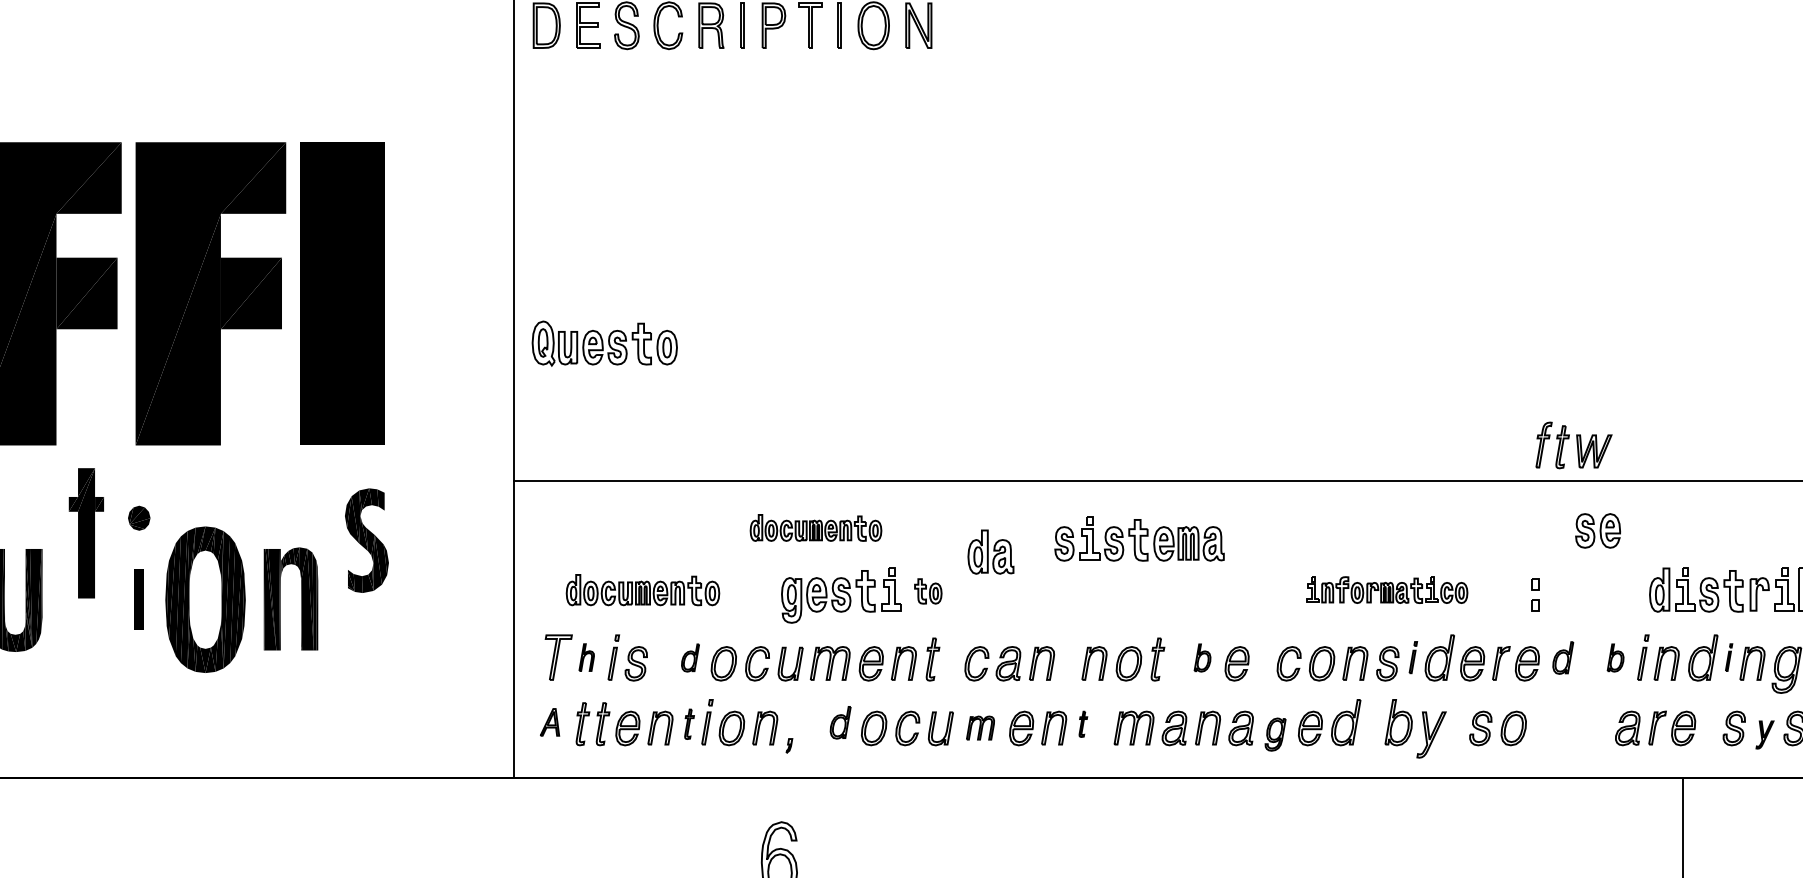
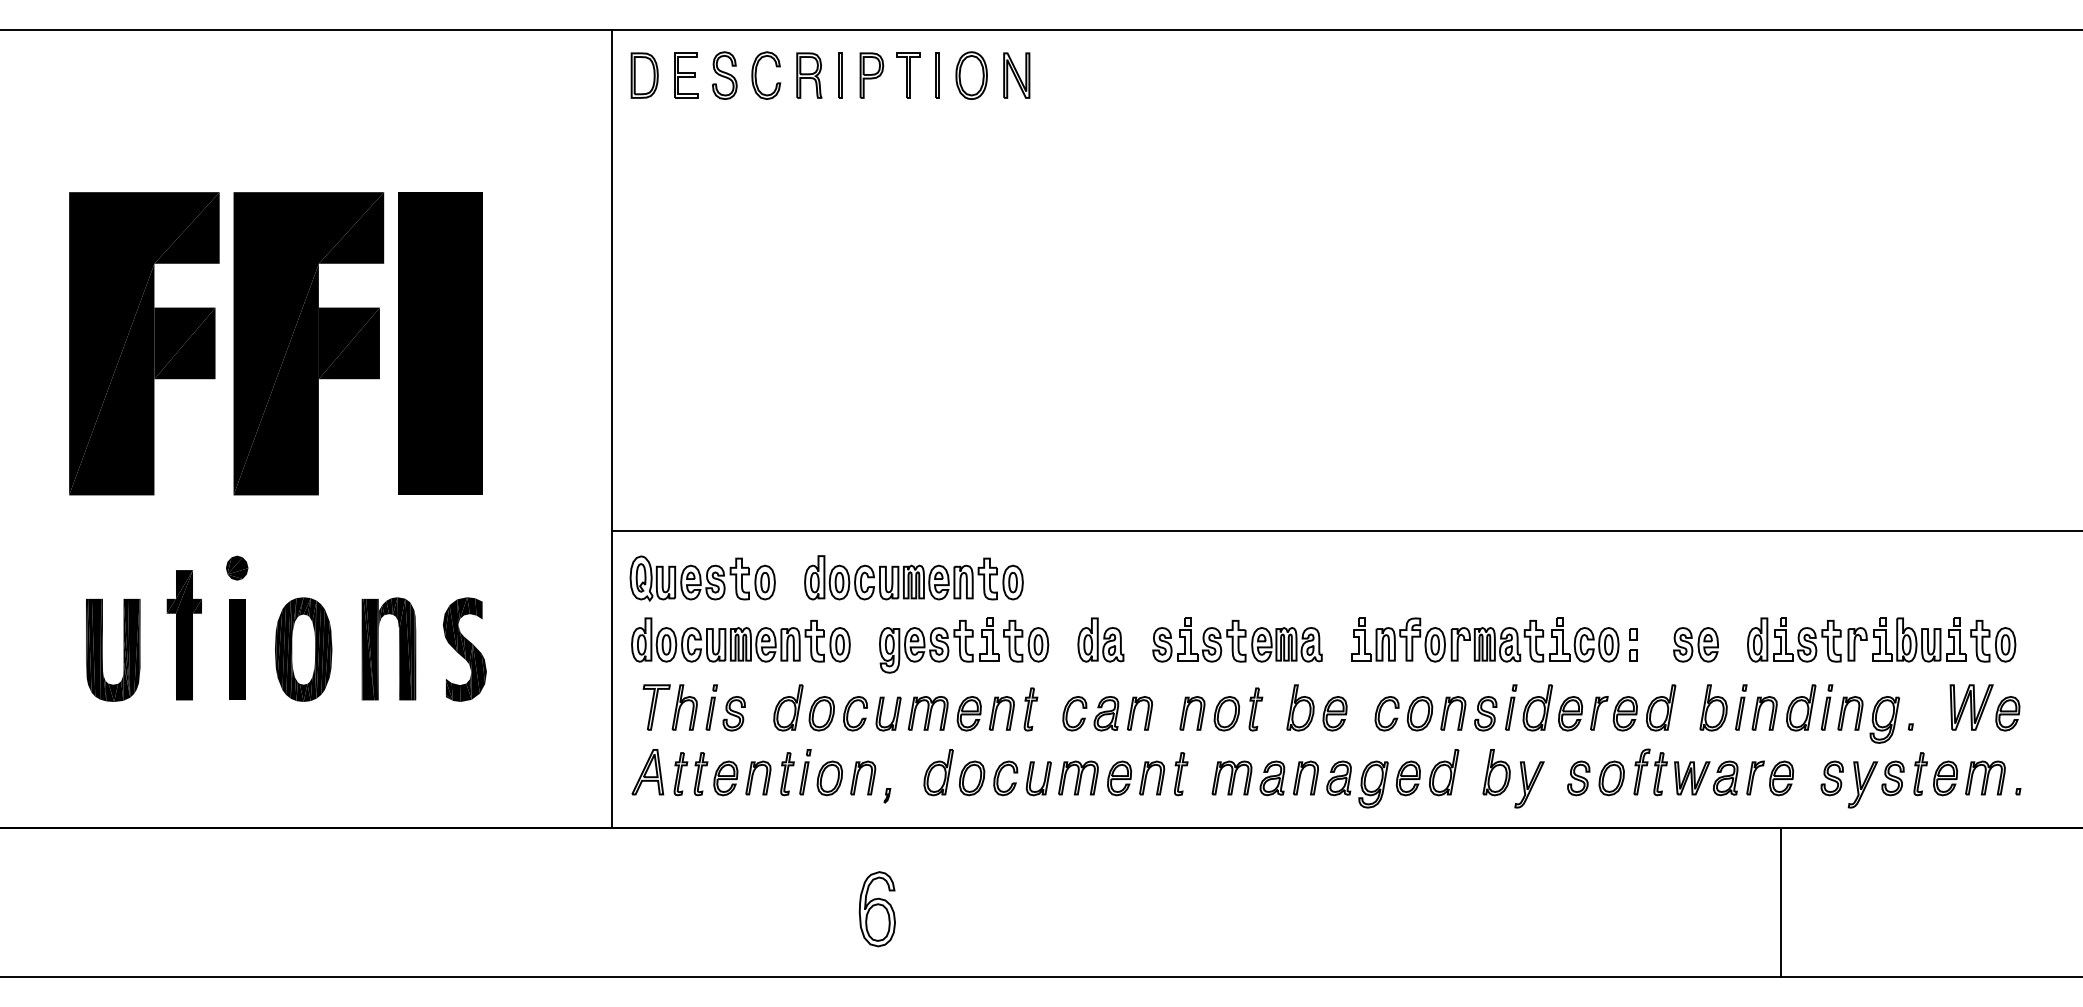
part: (604, 343) -> (702, 578), moved
part: (1573, 445) -> (1671, 772), moved
part: (815, 527) -> (913, 577), size x1.67
part: (1597, 530) -> (1695, 644), moved
part: (85, 533) -> (183, 635), moved
part: (1139, 538) -> (1237, 639), moved
part: (366, 540) -> (464, 649), moved
part: (990, 551) -> (1100, 639), moved
part: (642, 589) -> (740, 639), size x1.43
part: (1387, 589) -> (1485, 639), size x1.67
part: (928, 591) -> (1026, 641), size x1.67
part: (139, 599) -> (237, 649), size x1.67
part: (205, 599) -> (303, 649), size x0.71
part: (586, 657) -> (684, 707), size x1.67
part: (690, 657) -> (788, 707), size x1.67
part: (1202, 657) -> (1300, 707), size x1.67
part: (1413, 657) -> (1511, 707), size x1.43
part: (1563, 657) -> (1661, 707), size x1.43
part: (1615, 657) -> (1713, 707), size x1.67
part: (1728, 657) -> (1826, 707), size x1.67
part: (549, 722) -> (647, 772), size x1.67
part: (840, 722) -> (938, 772), size x1.43
part: (689, 724) -> (787, 774), size x1.43
part: (1083, 724) -> (1181, 774), size x1.67
part: (980, 727) -> (1078, 777), size x1.43
part: (1275, 734) -> (1373, 784), size x1.43
part: (1764, 734) -> (1862, 784), size x1.67

